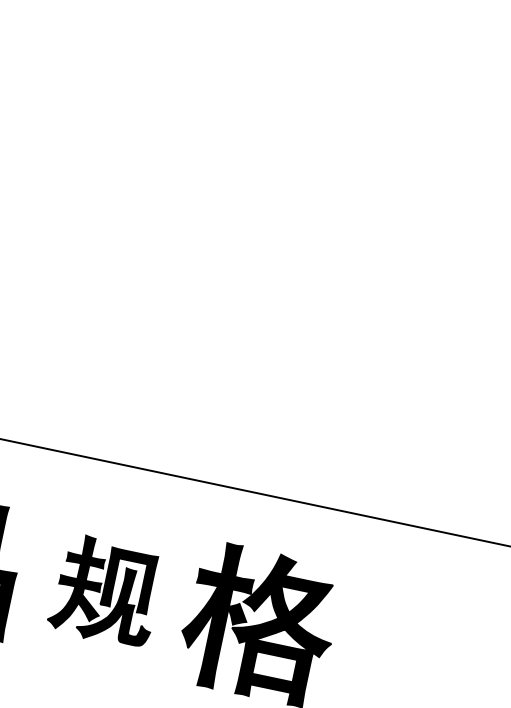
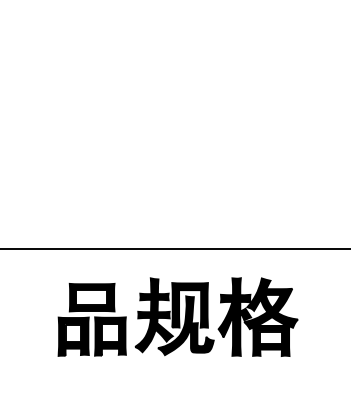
part: (106, 590) -> (174, 316), size x1.43

